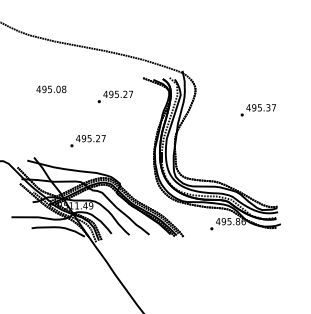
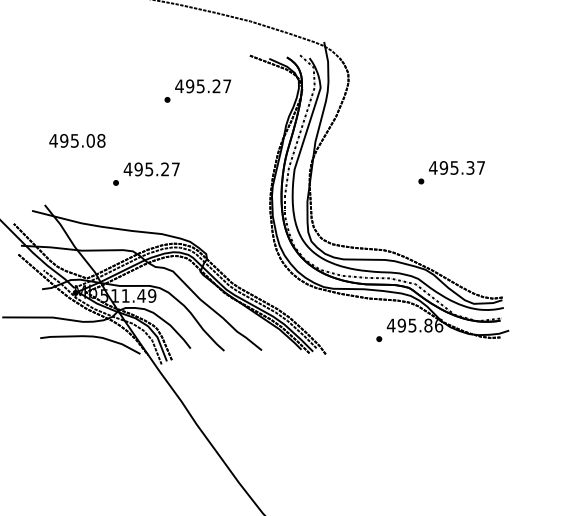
text: (51, 89) -> (77, 141), moved
text: (257, 110) -> (450, 173), moved

